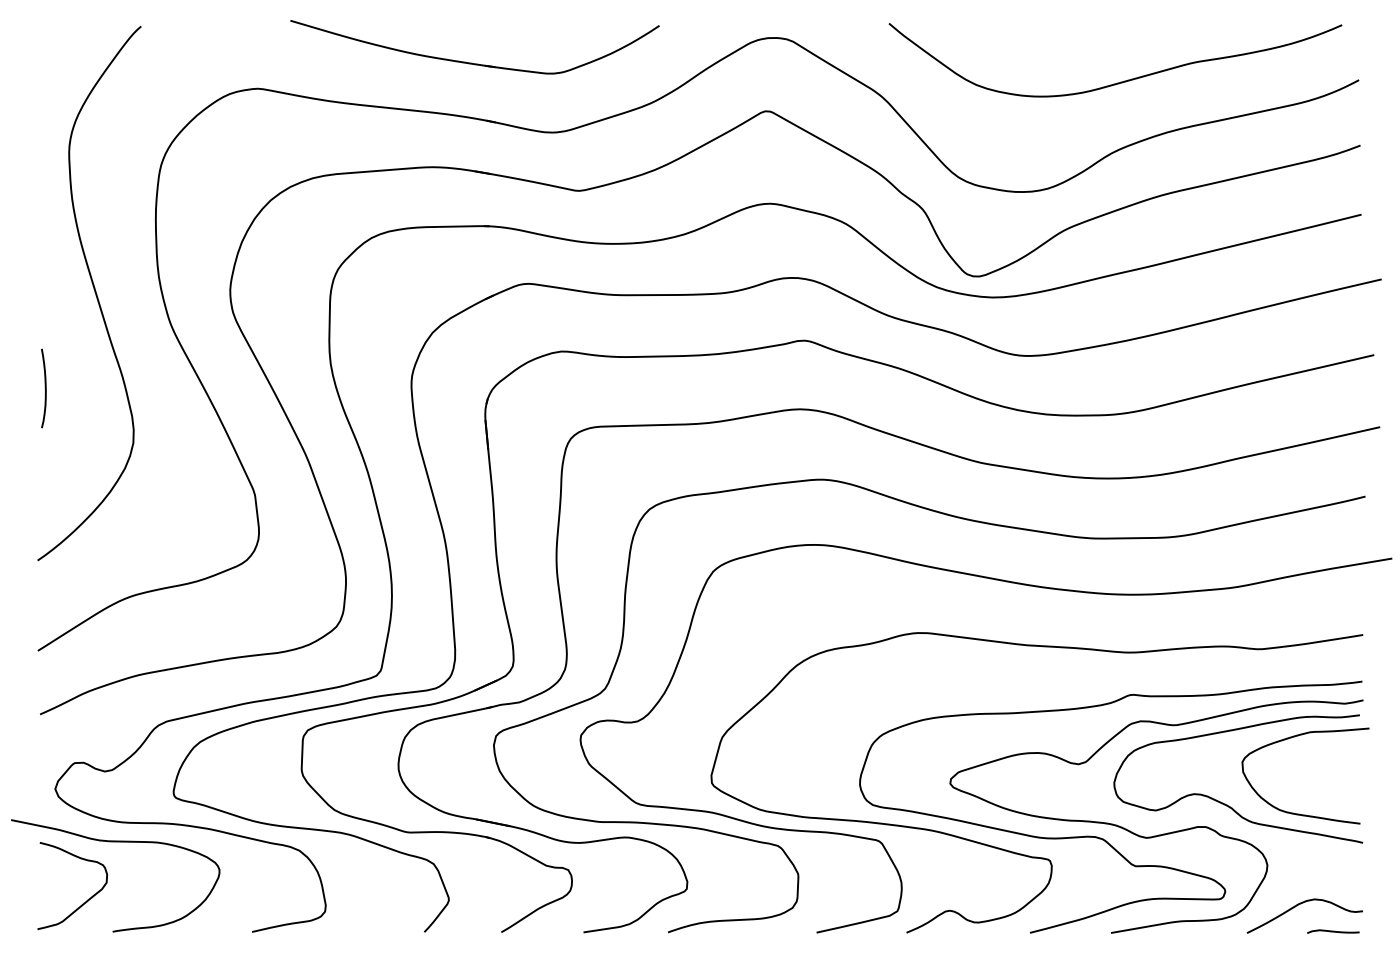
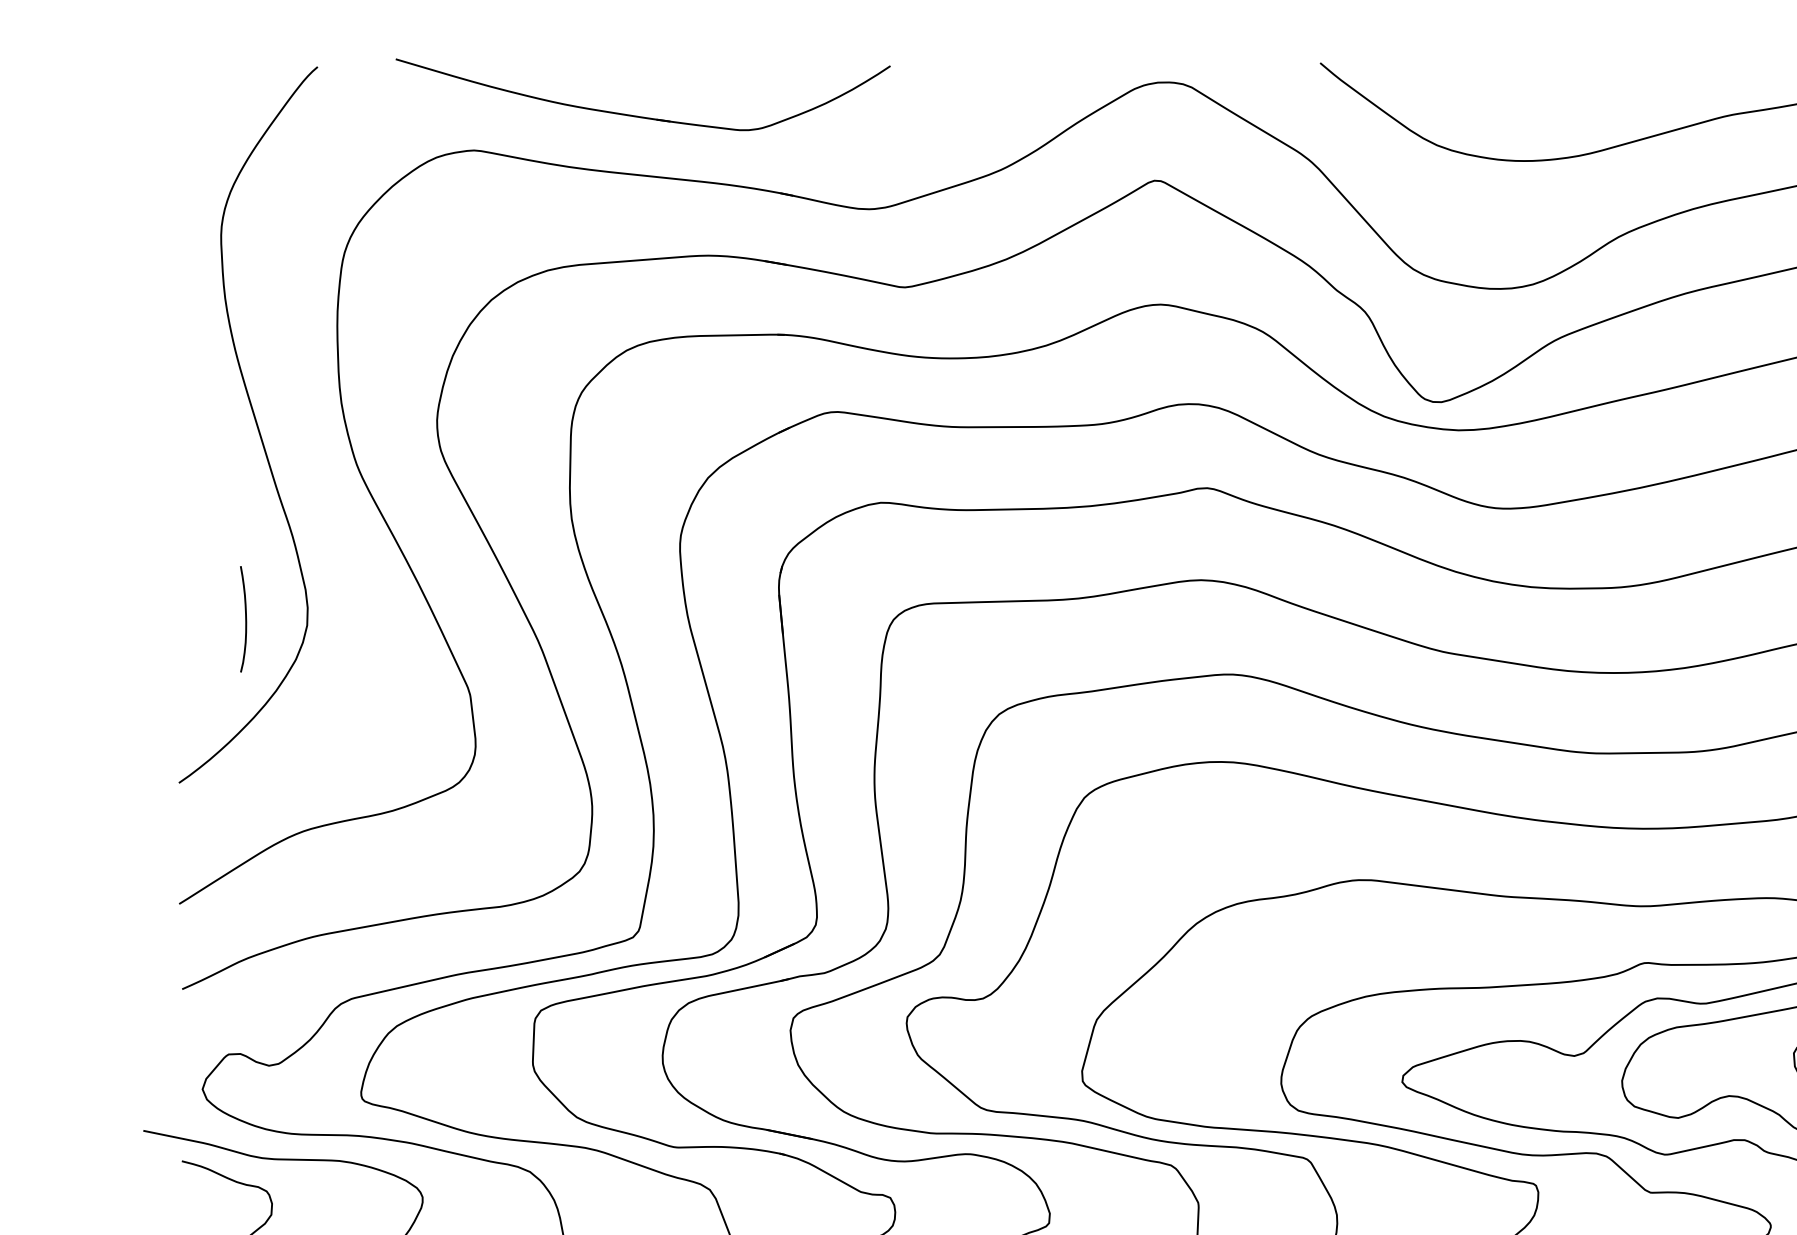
part: (471, 62) -> (638, 115), moved
curve: (44, 388) -> (244, 619), moved

